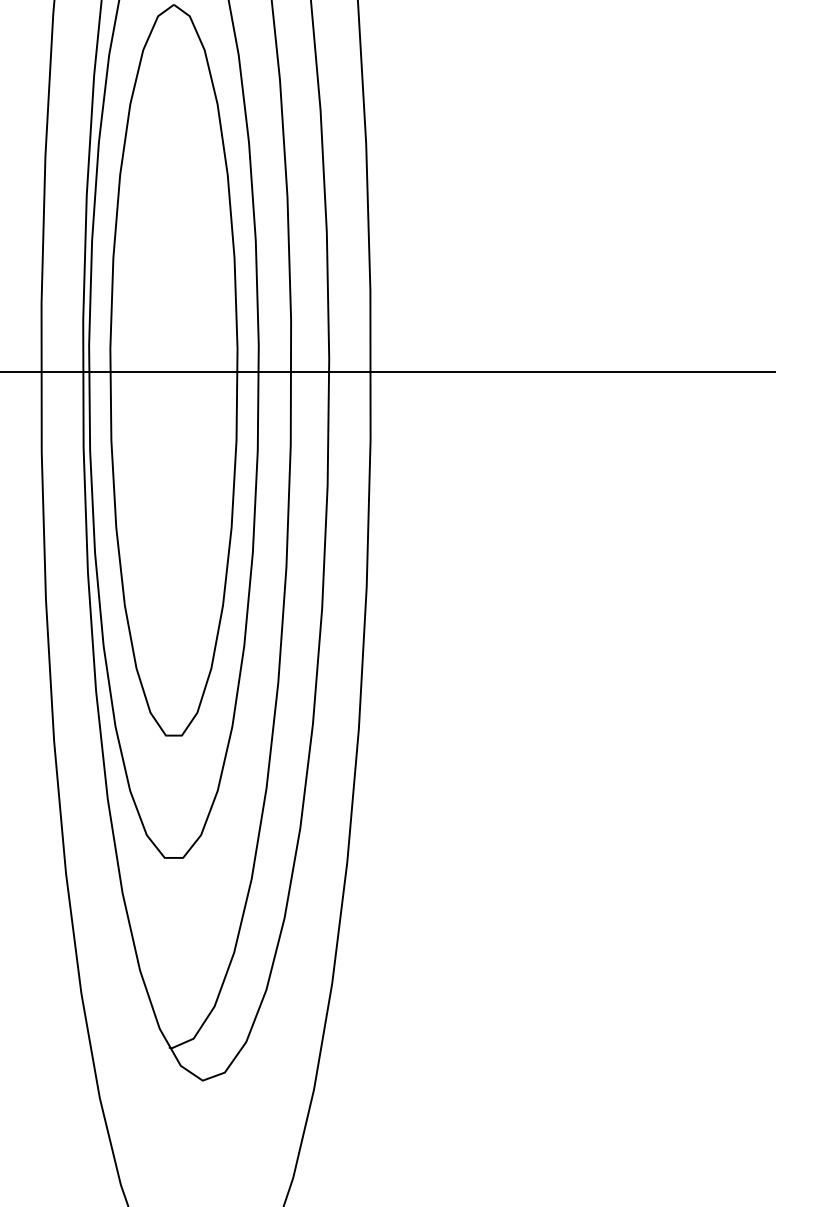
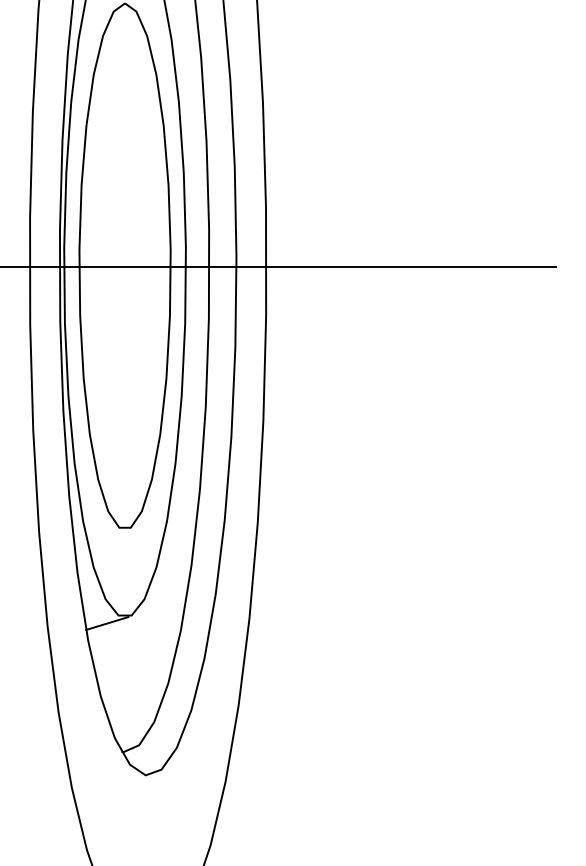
line: (148, 868) -> (106, 623), added

